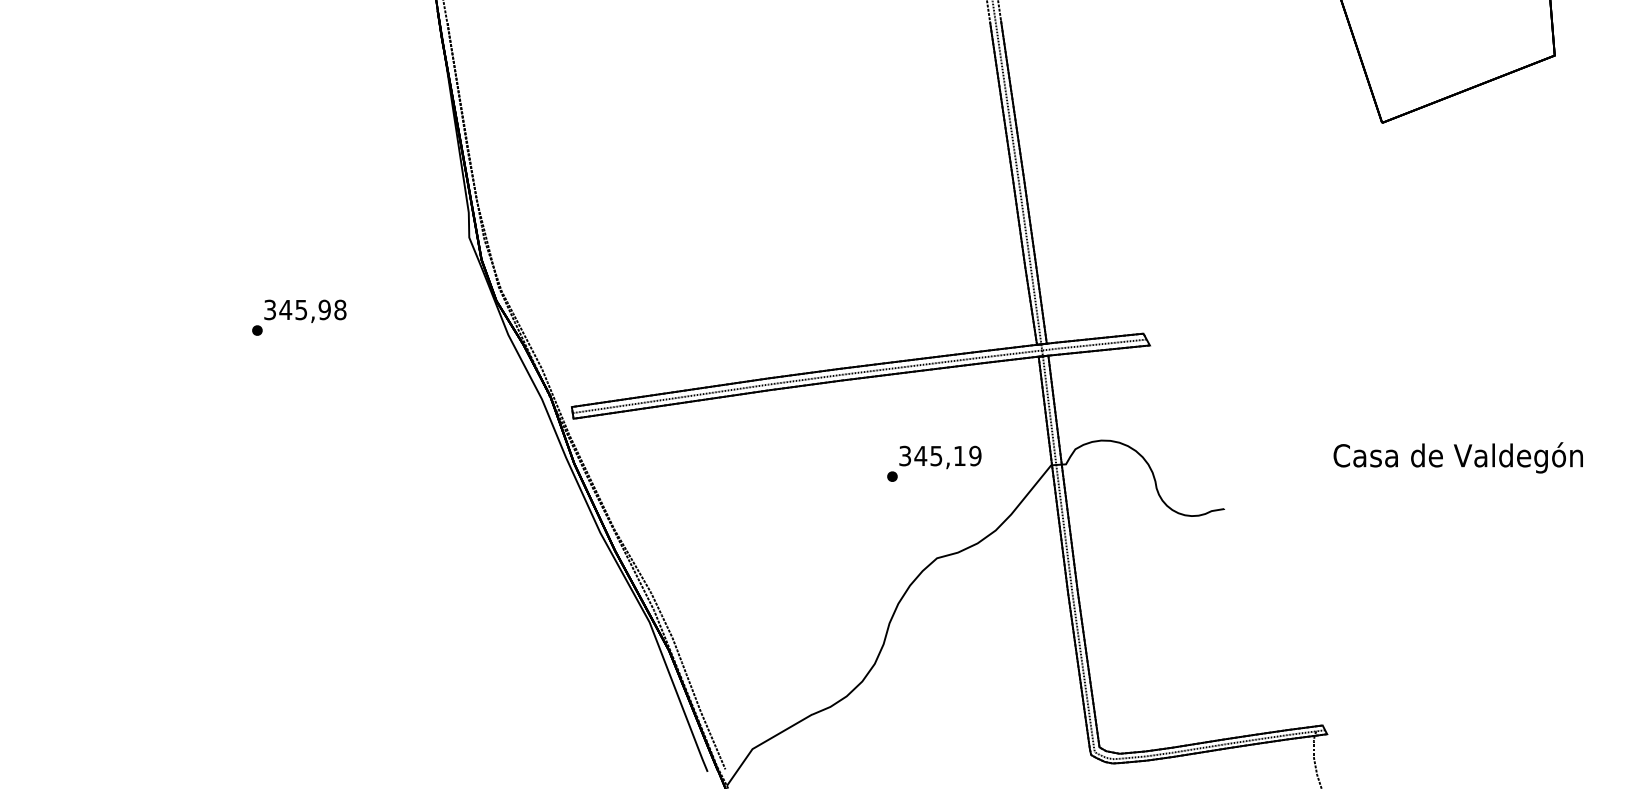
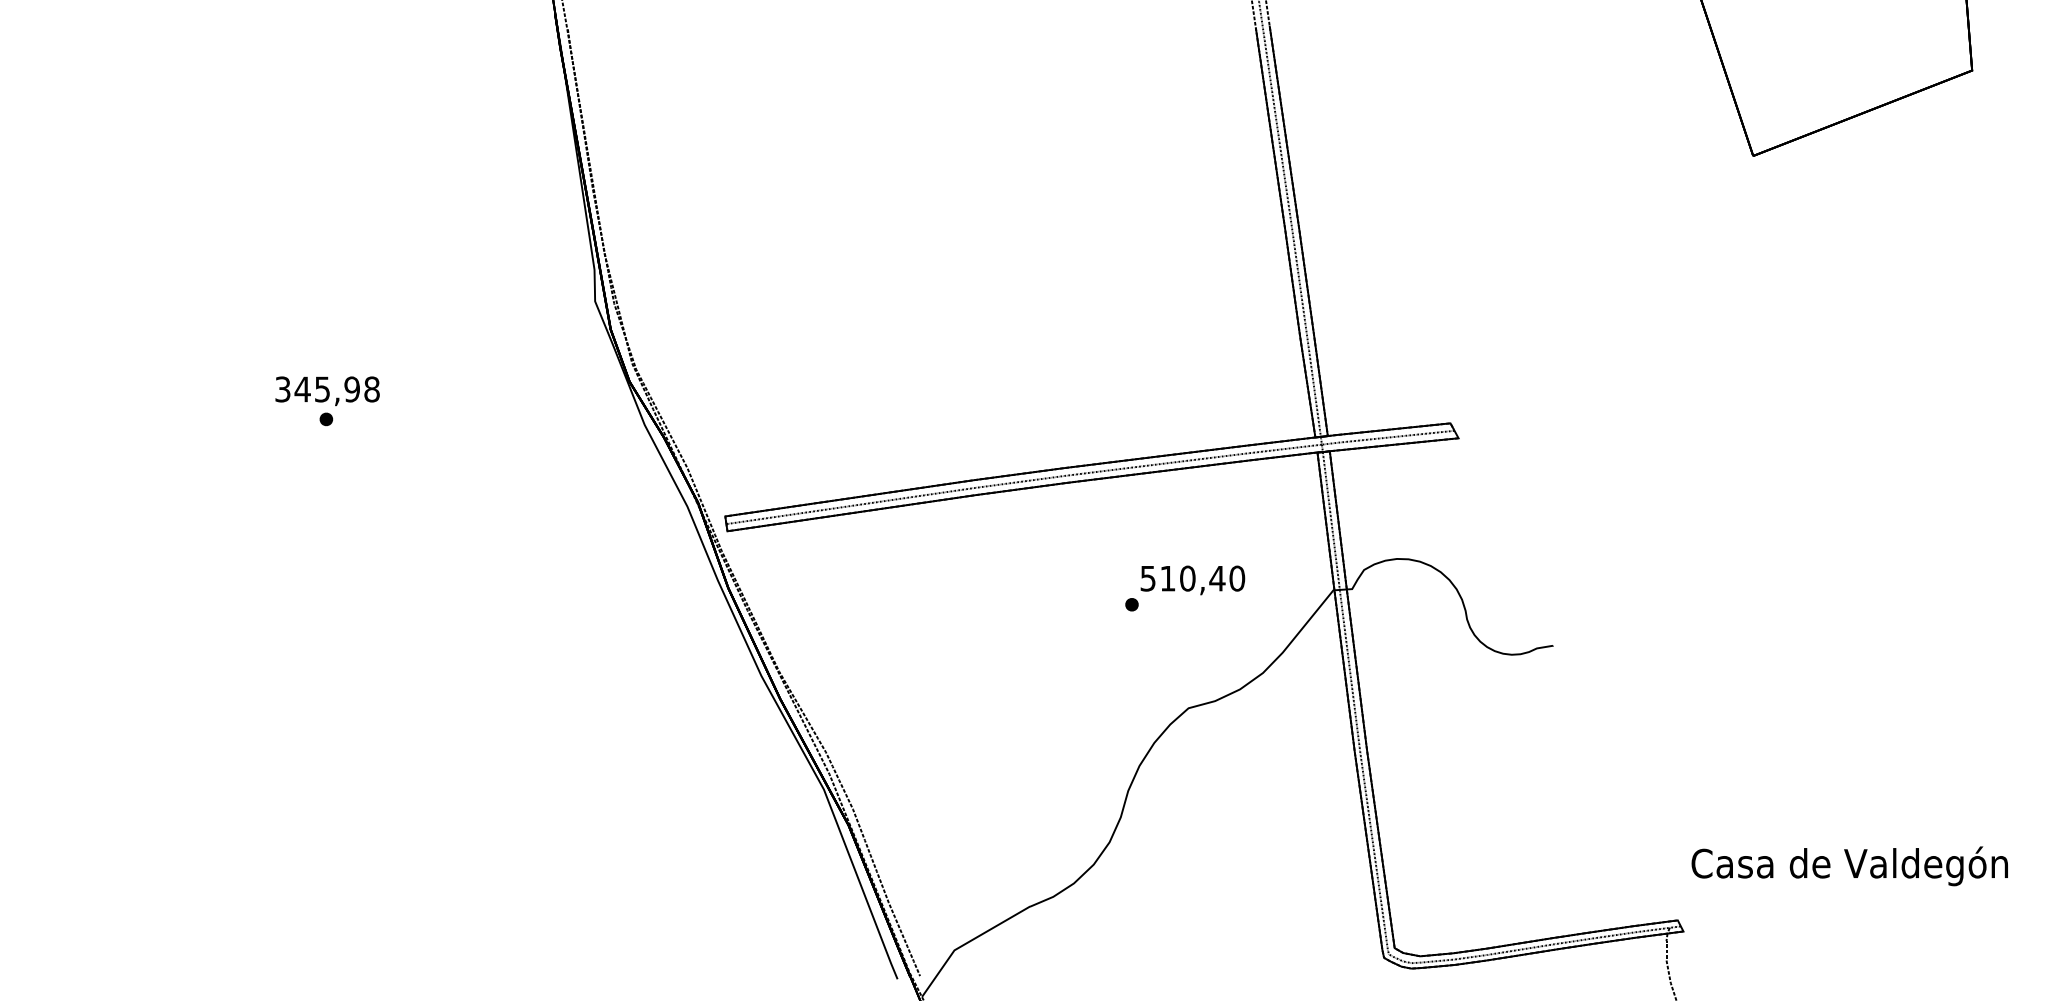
text: (305, 310) -> (327, 390), moved
text: (940, 455) -> (1192, 577), 345,19 -> 510,40
text: (1457, 457) -> (1848, 865), moved

